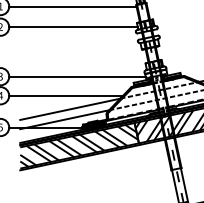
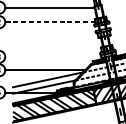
line: (73, 27) -> (50, 22), solid -> dashed
line: (77, 76) -> (53, 56), removed

